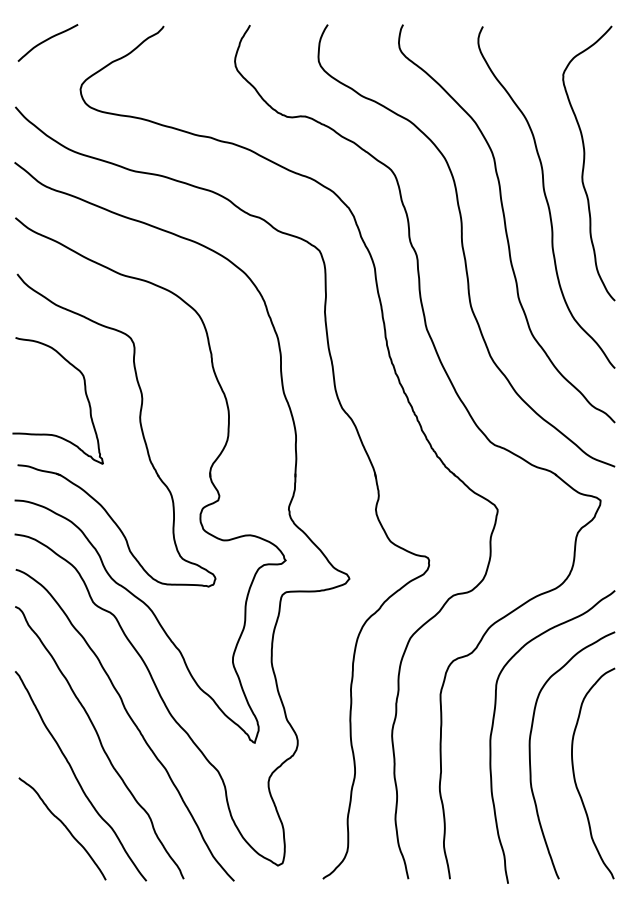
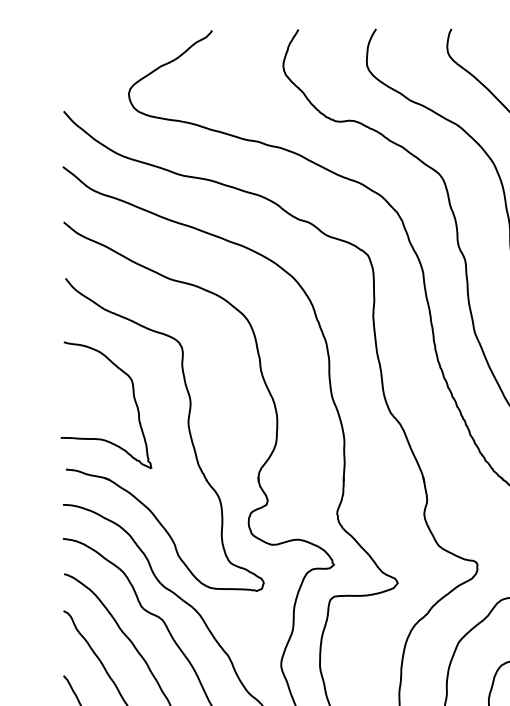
curve: (46, 41) -> (94, 45), removed

